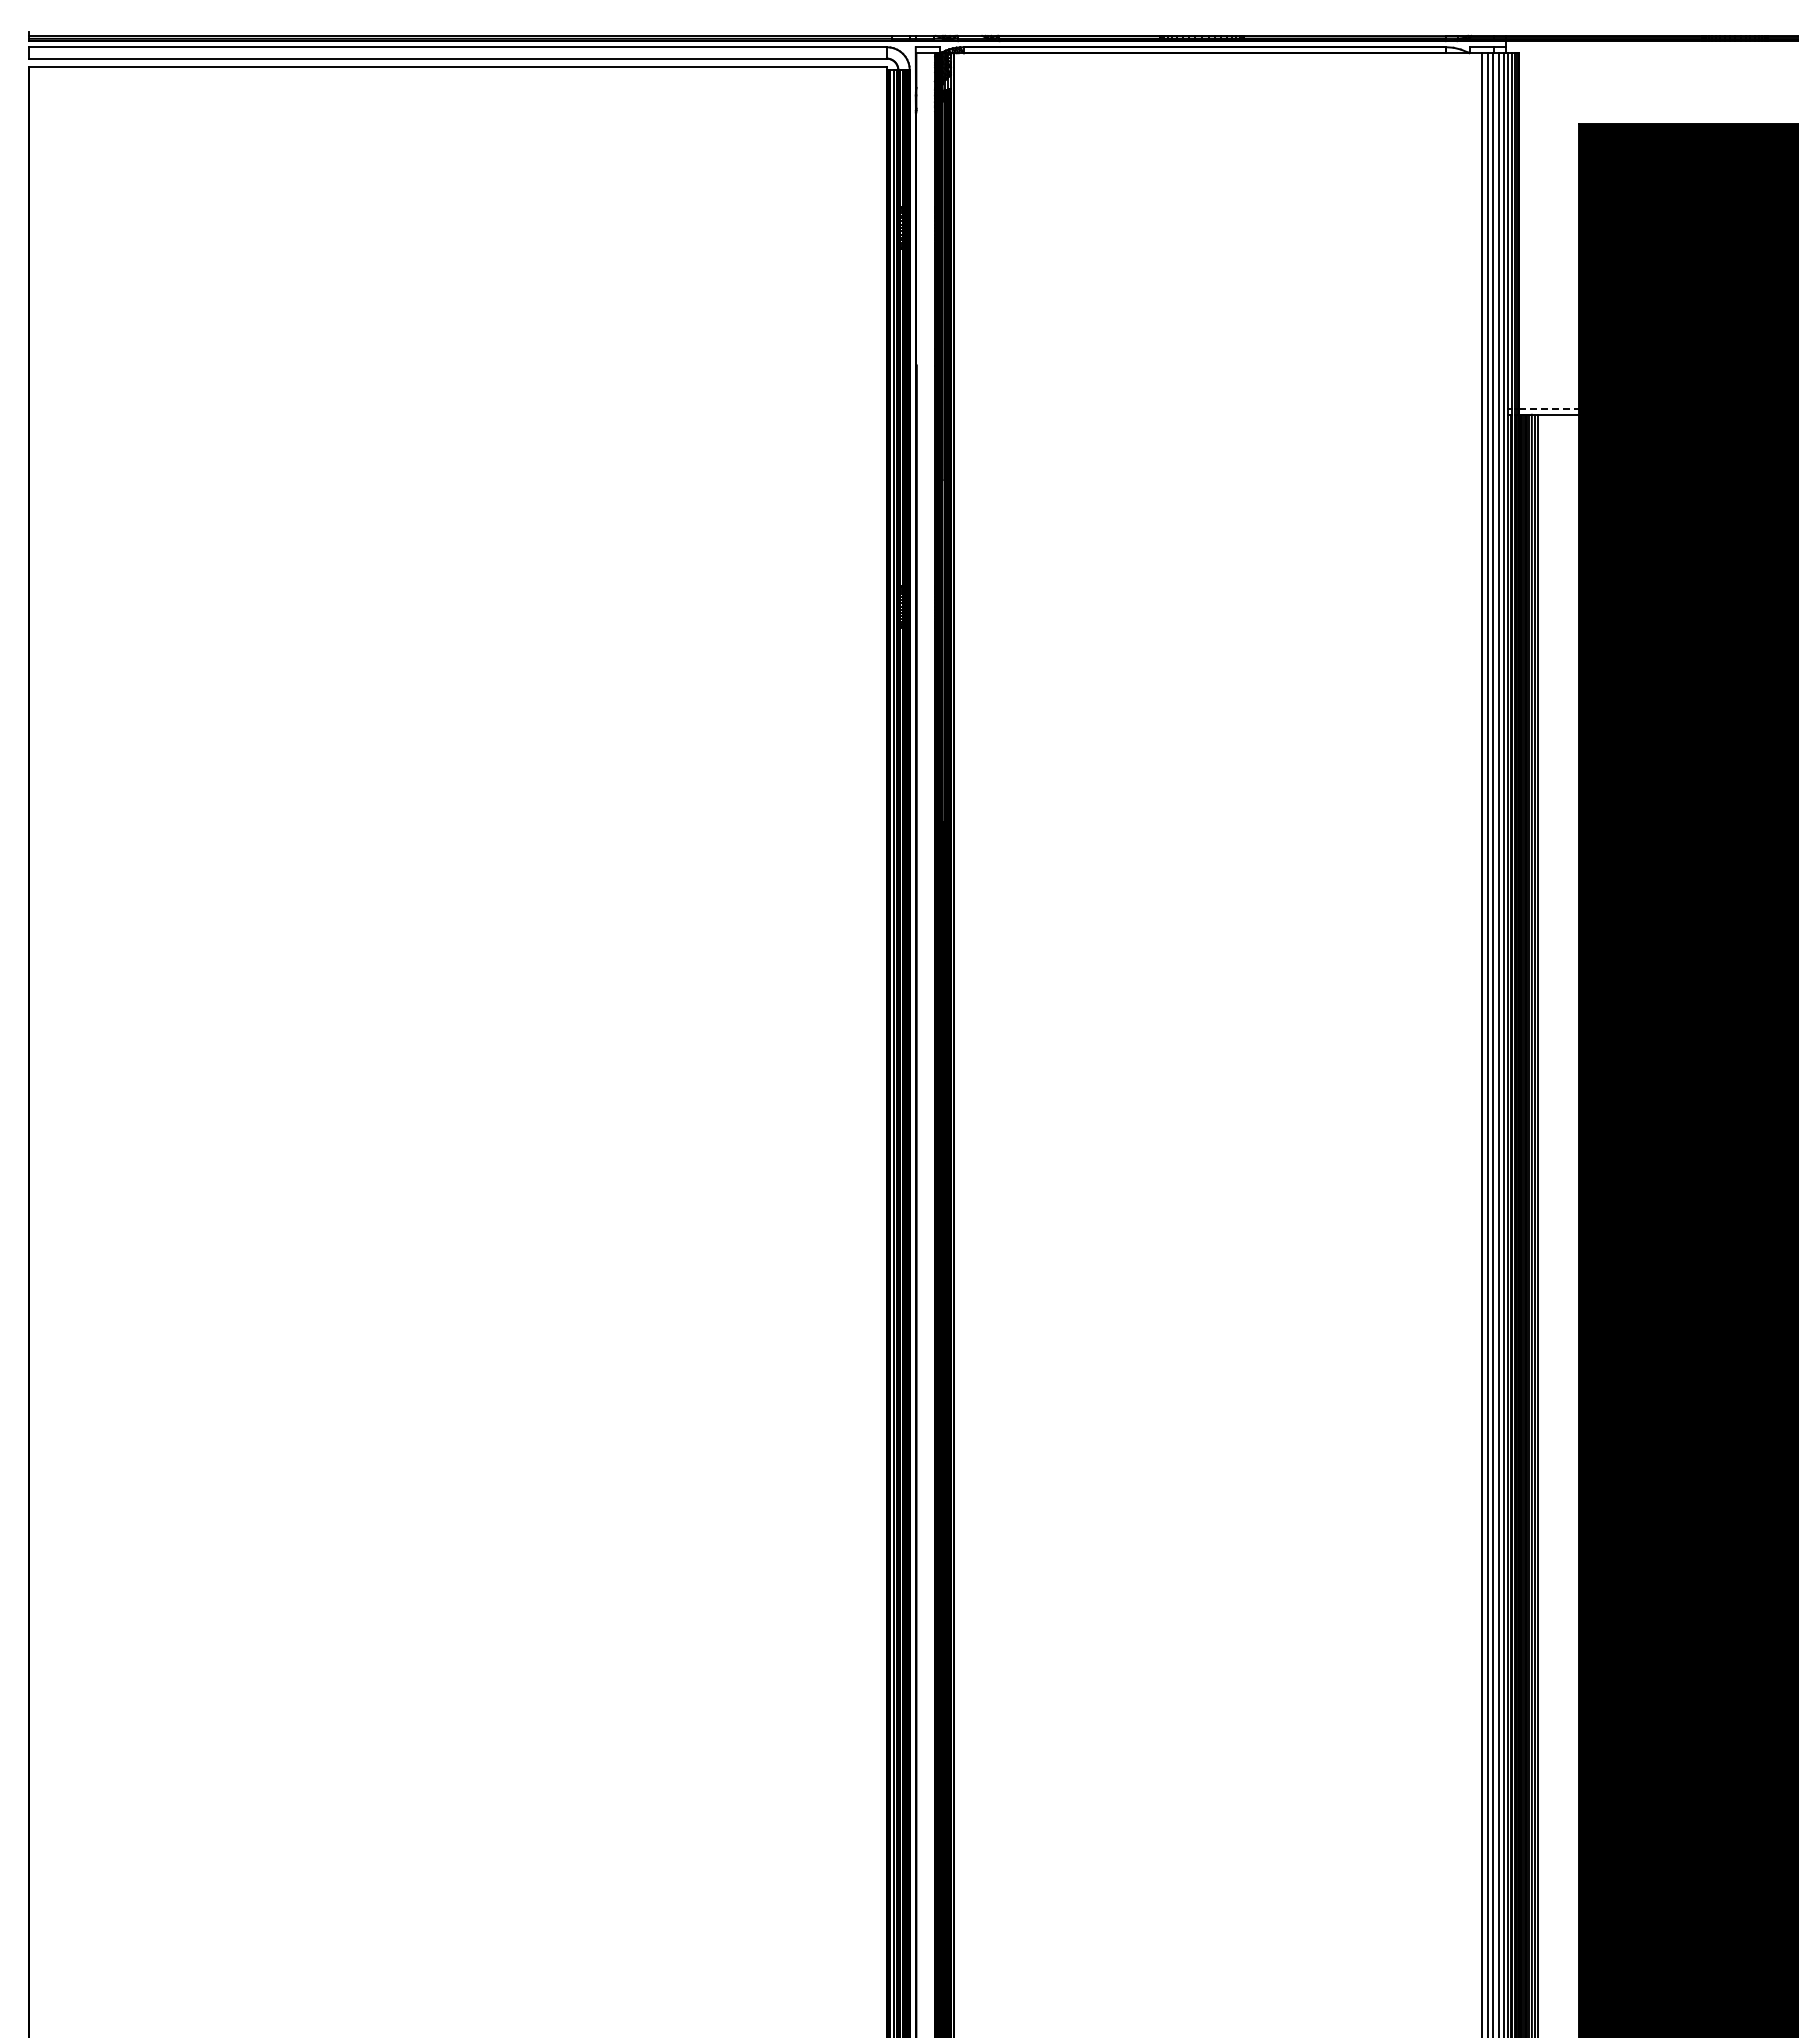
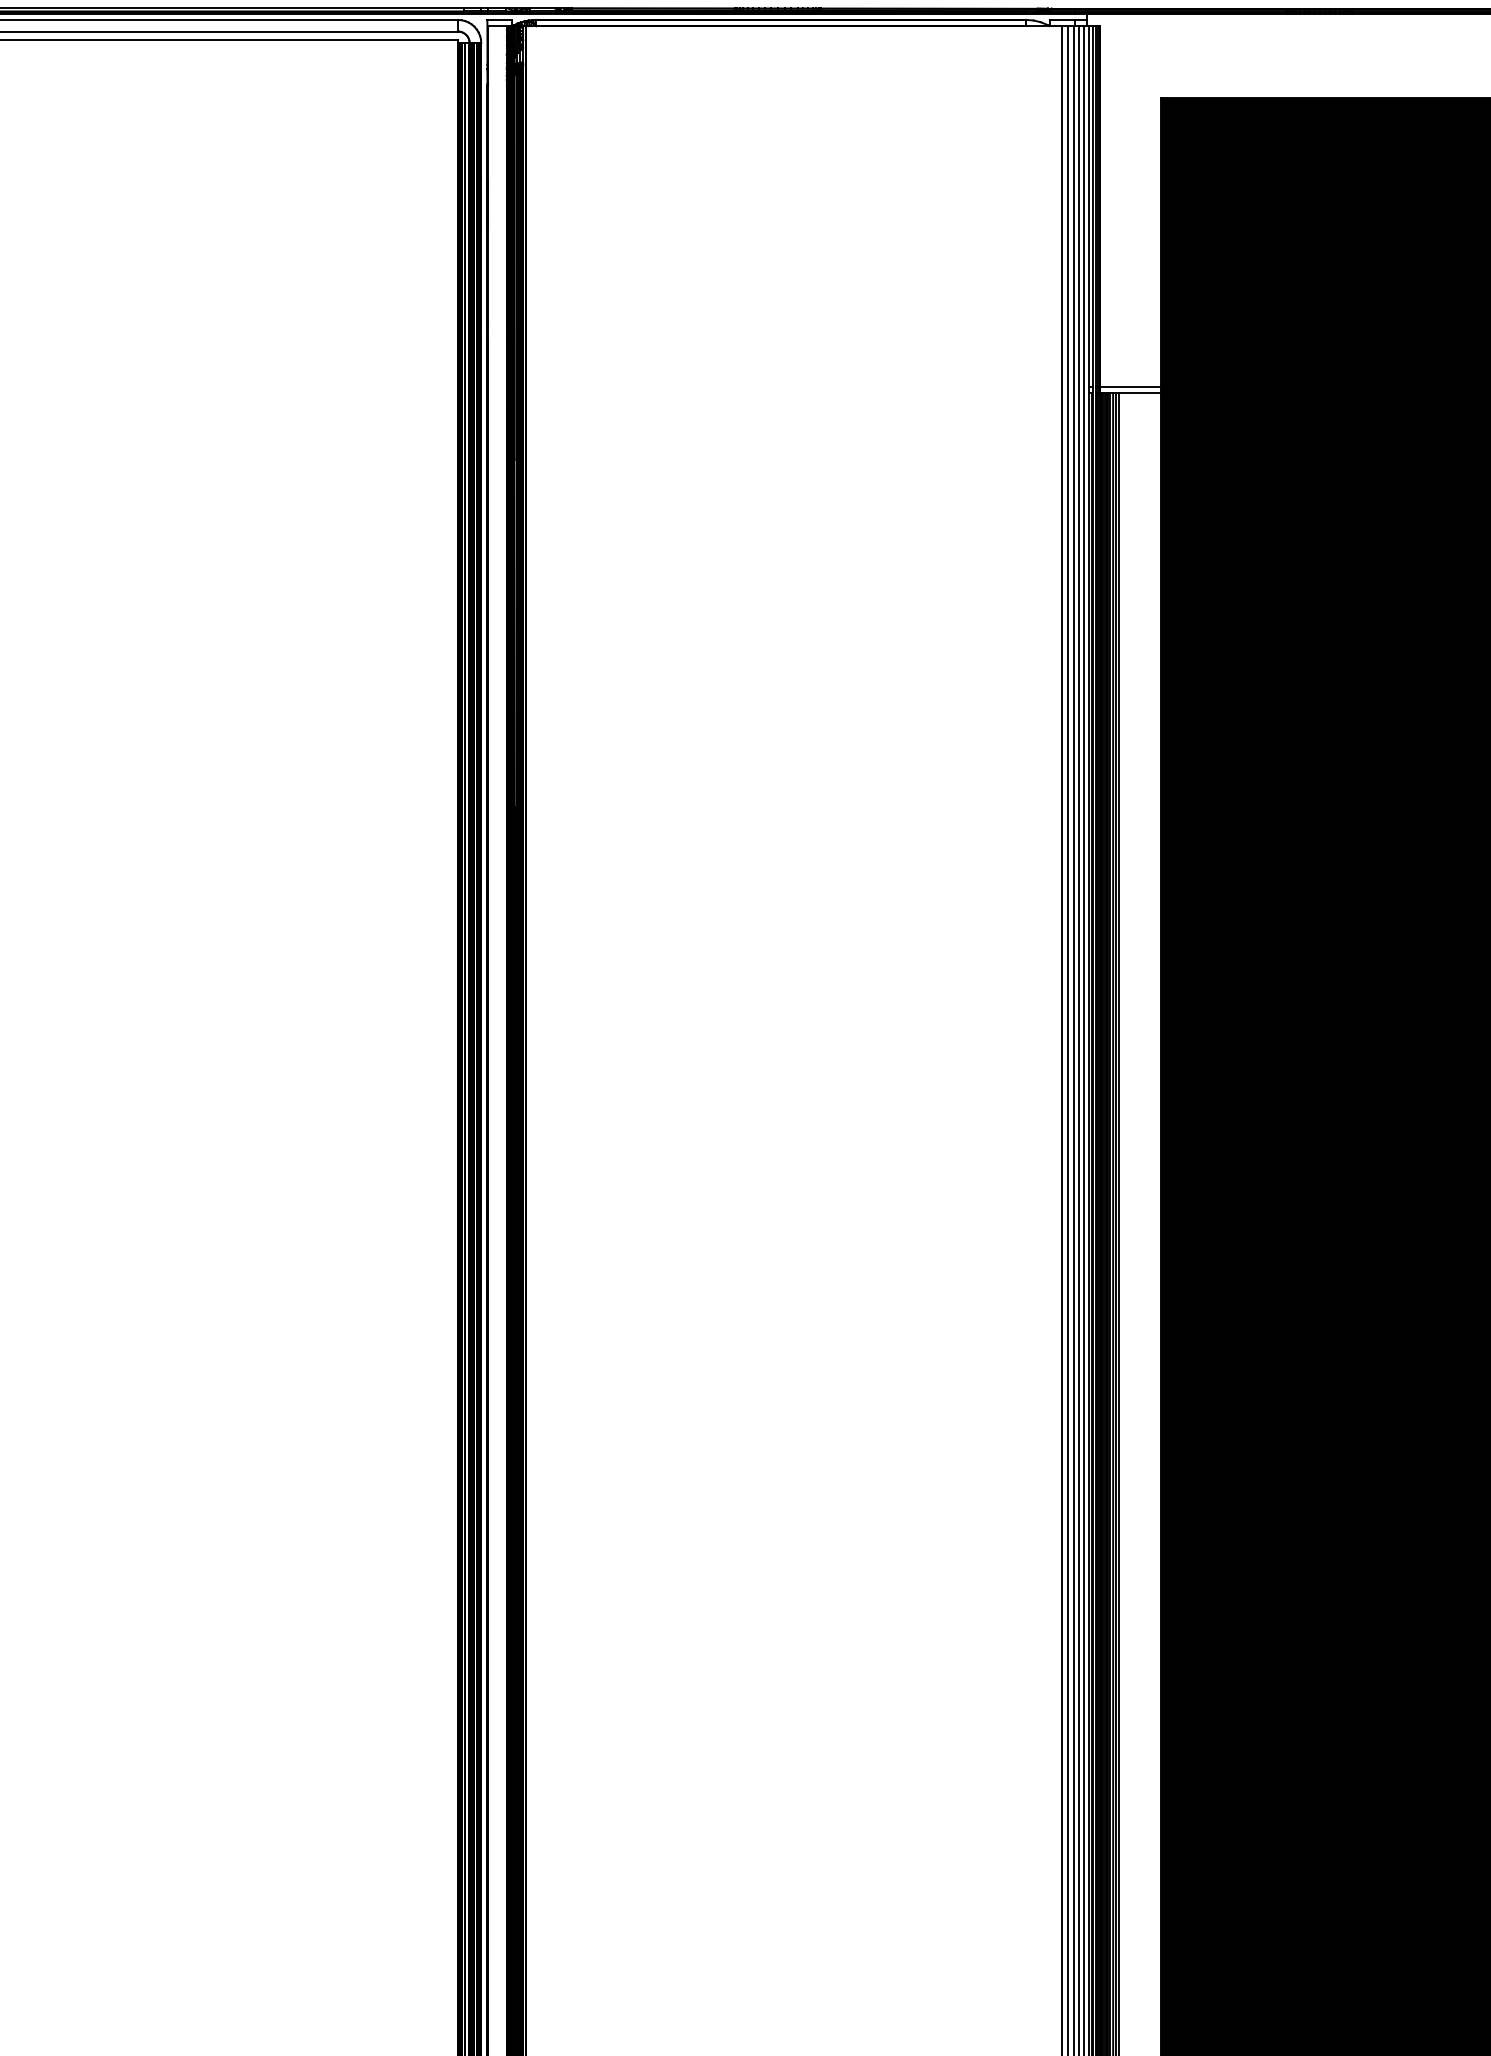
line: (1548, 408) -> (1130, 386), dashed -> solid

